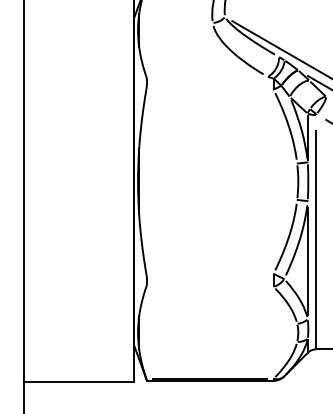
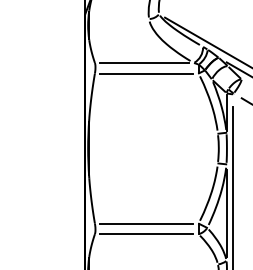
line: (206, 76) -> (143, 62), added
line: (209, 89) -> (146, 73), added
line: (209, 273) -> (146, 223), added
line: (209, 286) -> (146, 233), added

